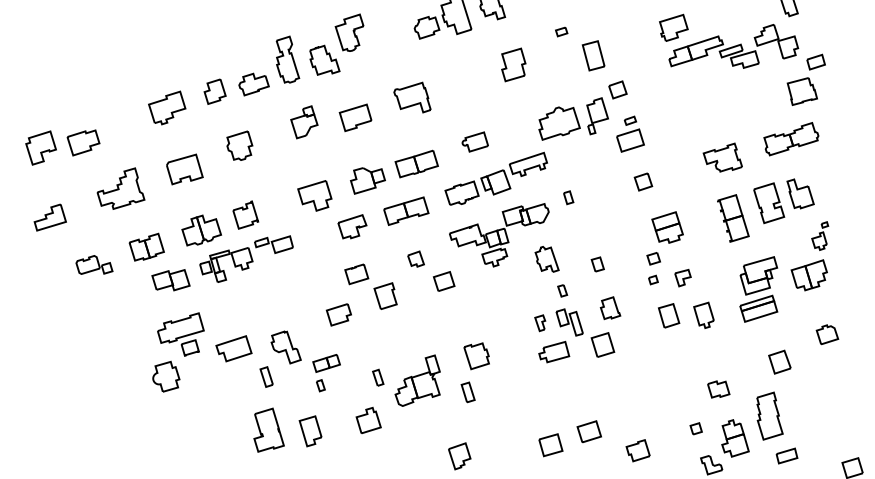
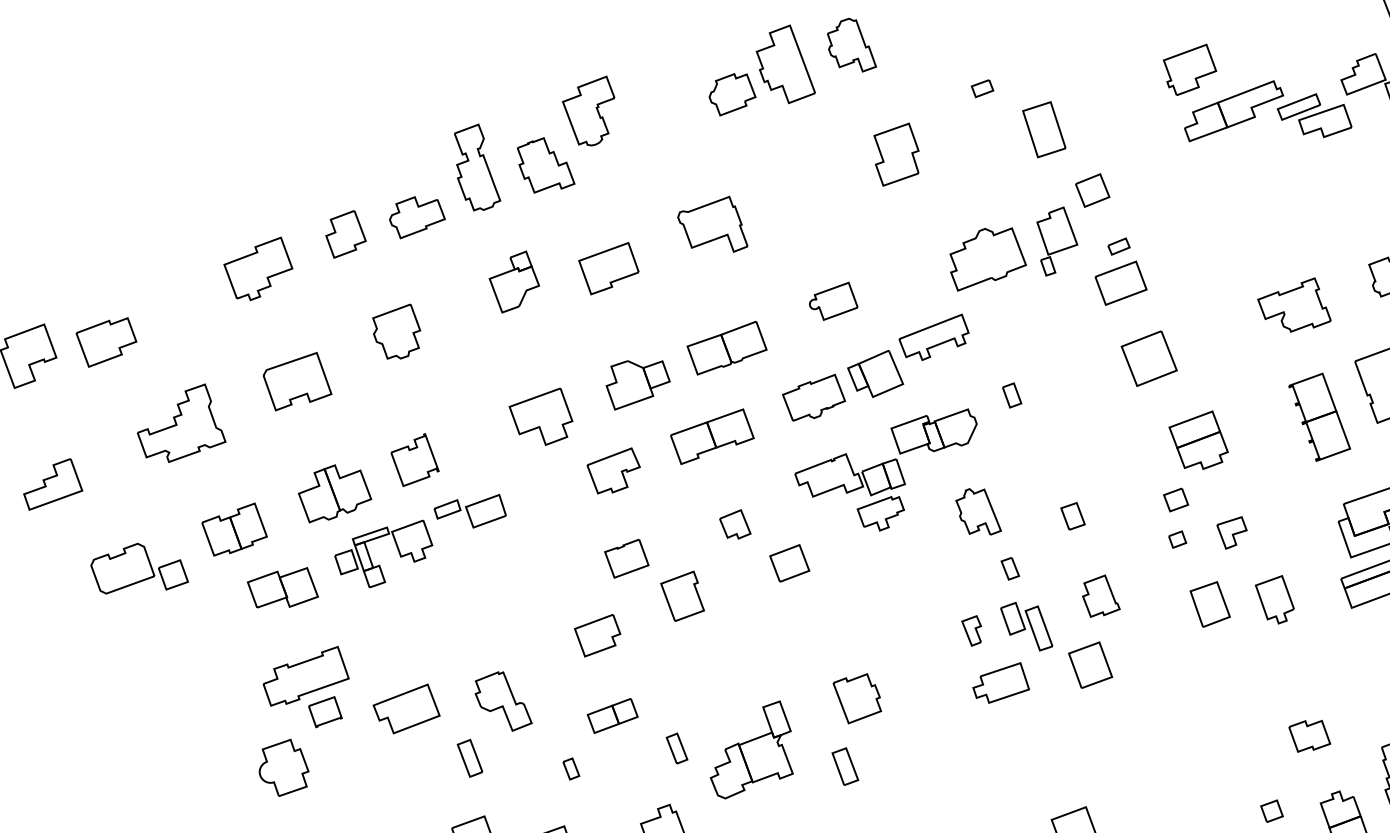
part: (643, 181) -> (1149, 357), size x1.67
part: (94, 264) -> (139, 566), size x1.43
part: (326, 363) -> (612, 716), moved

